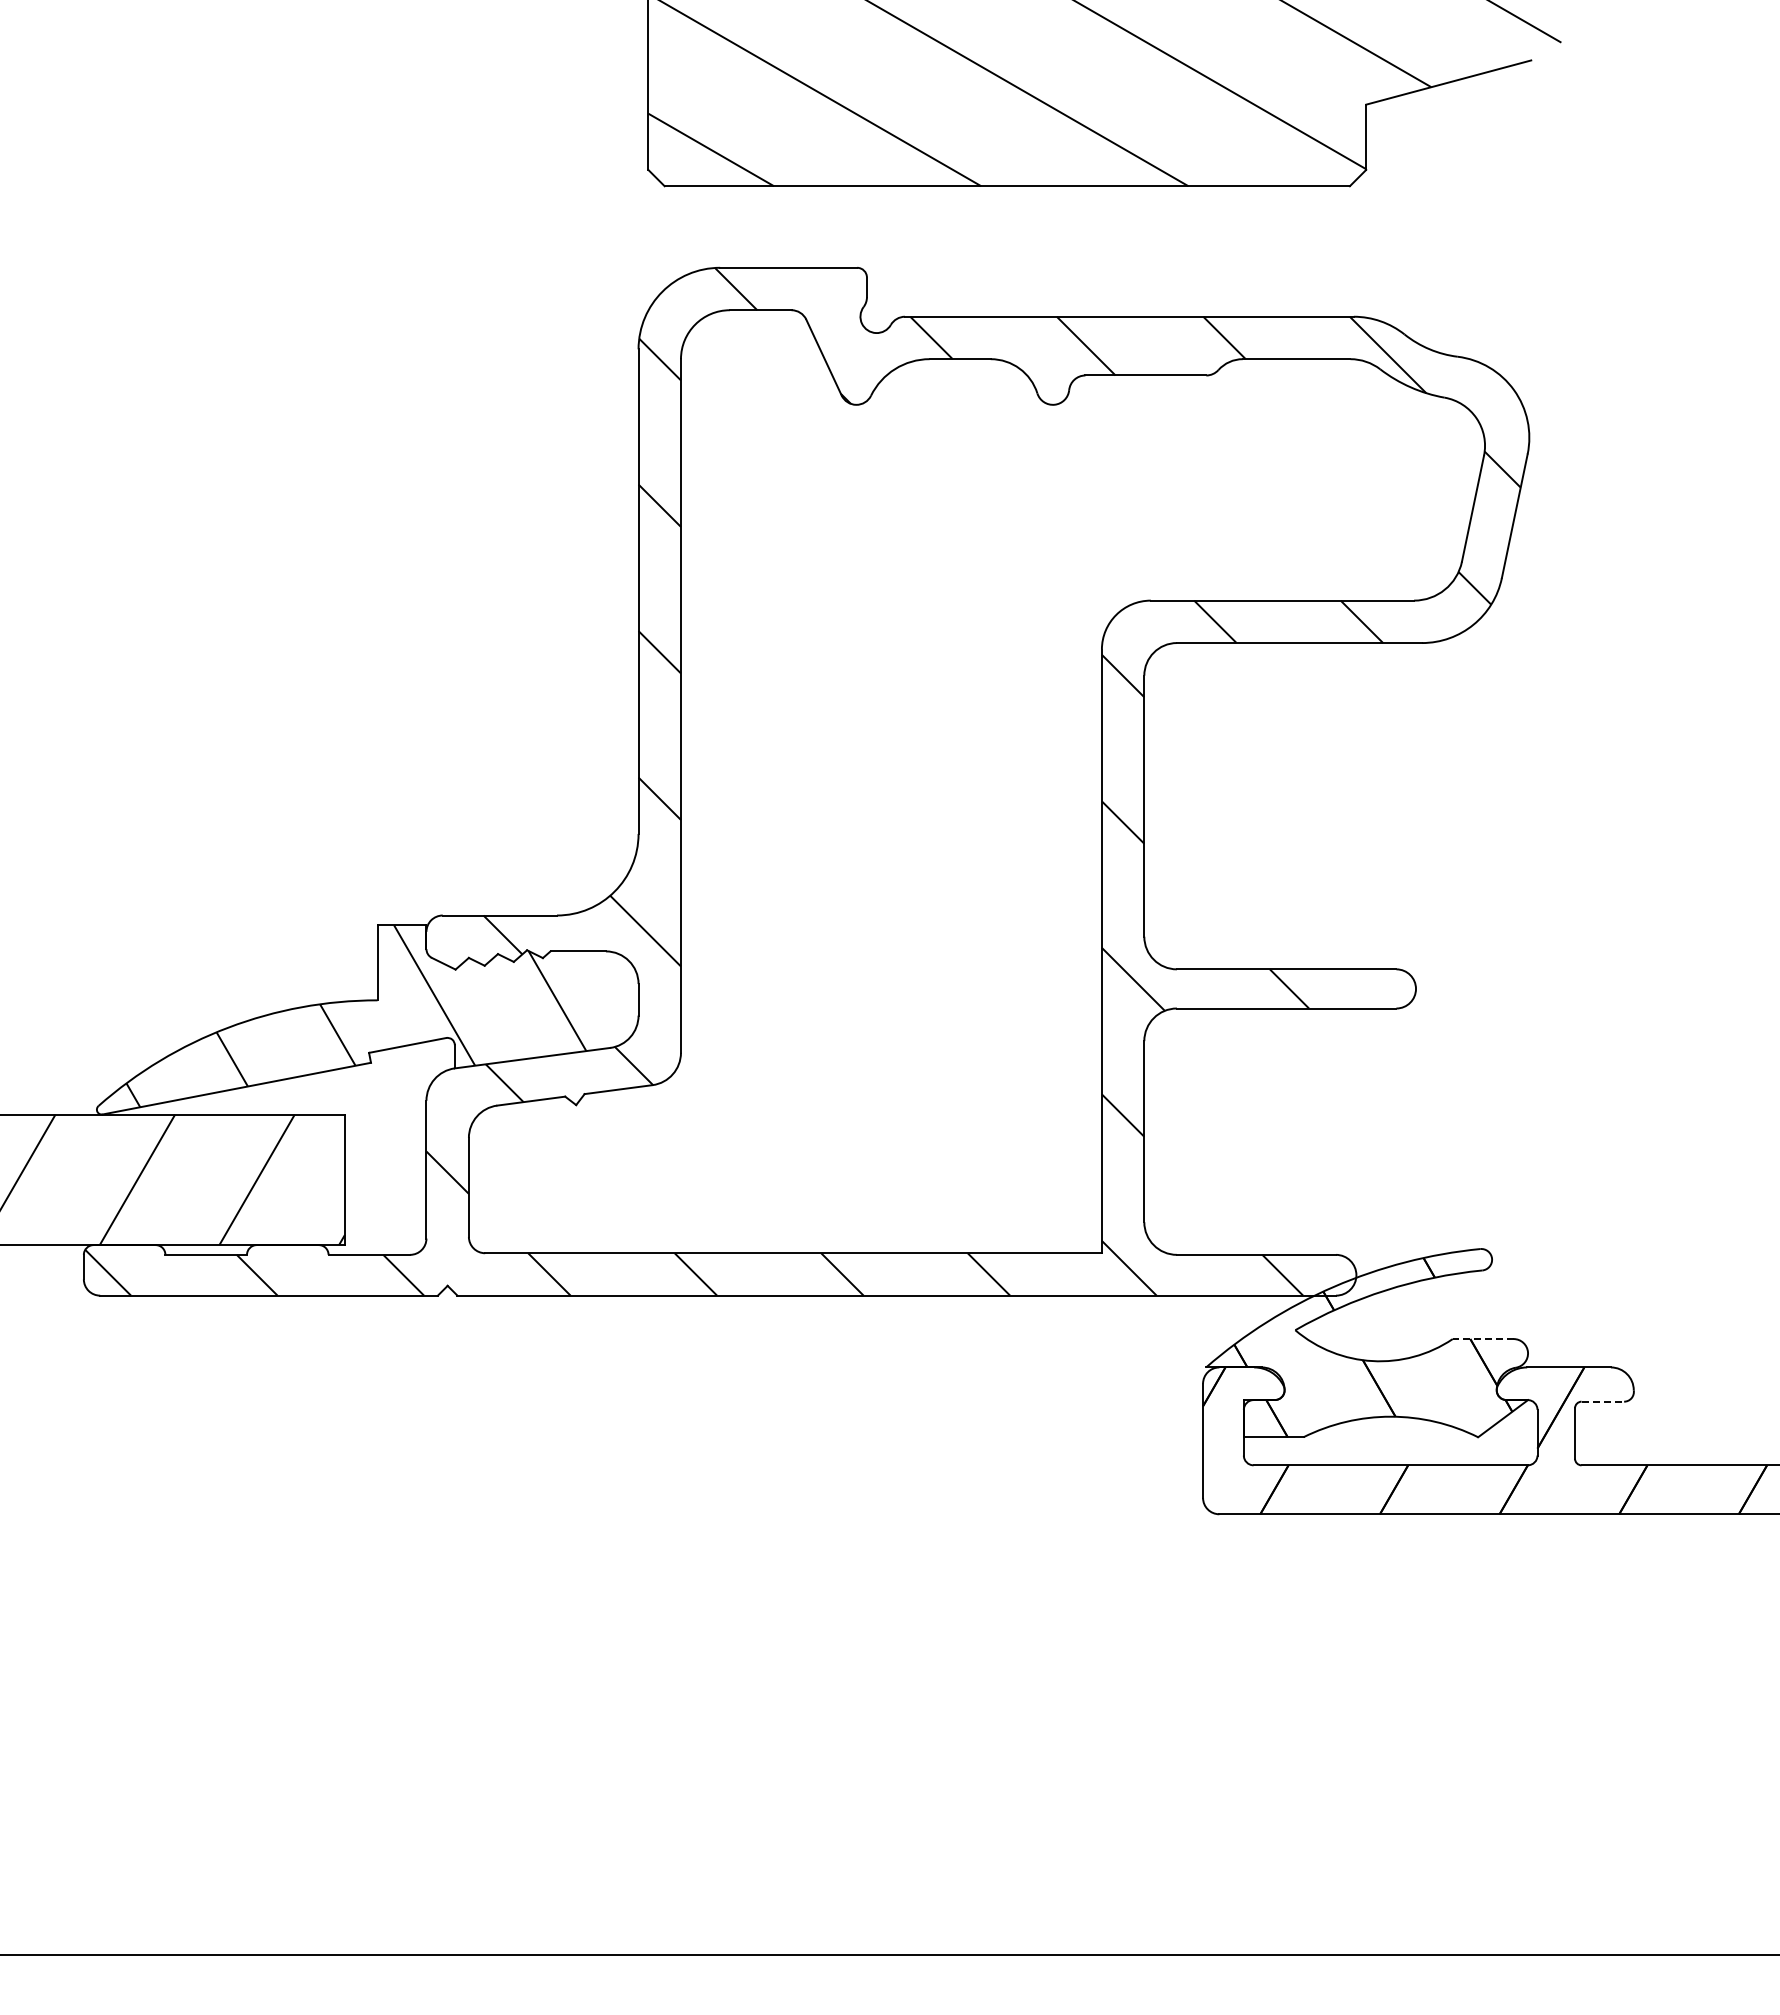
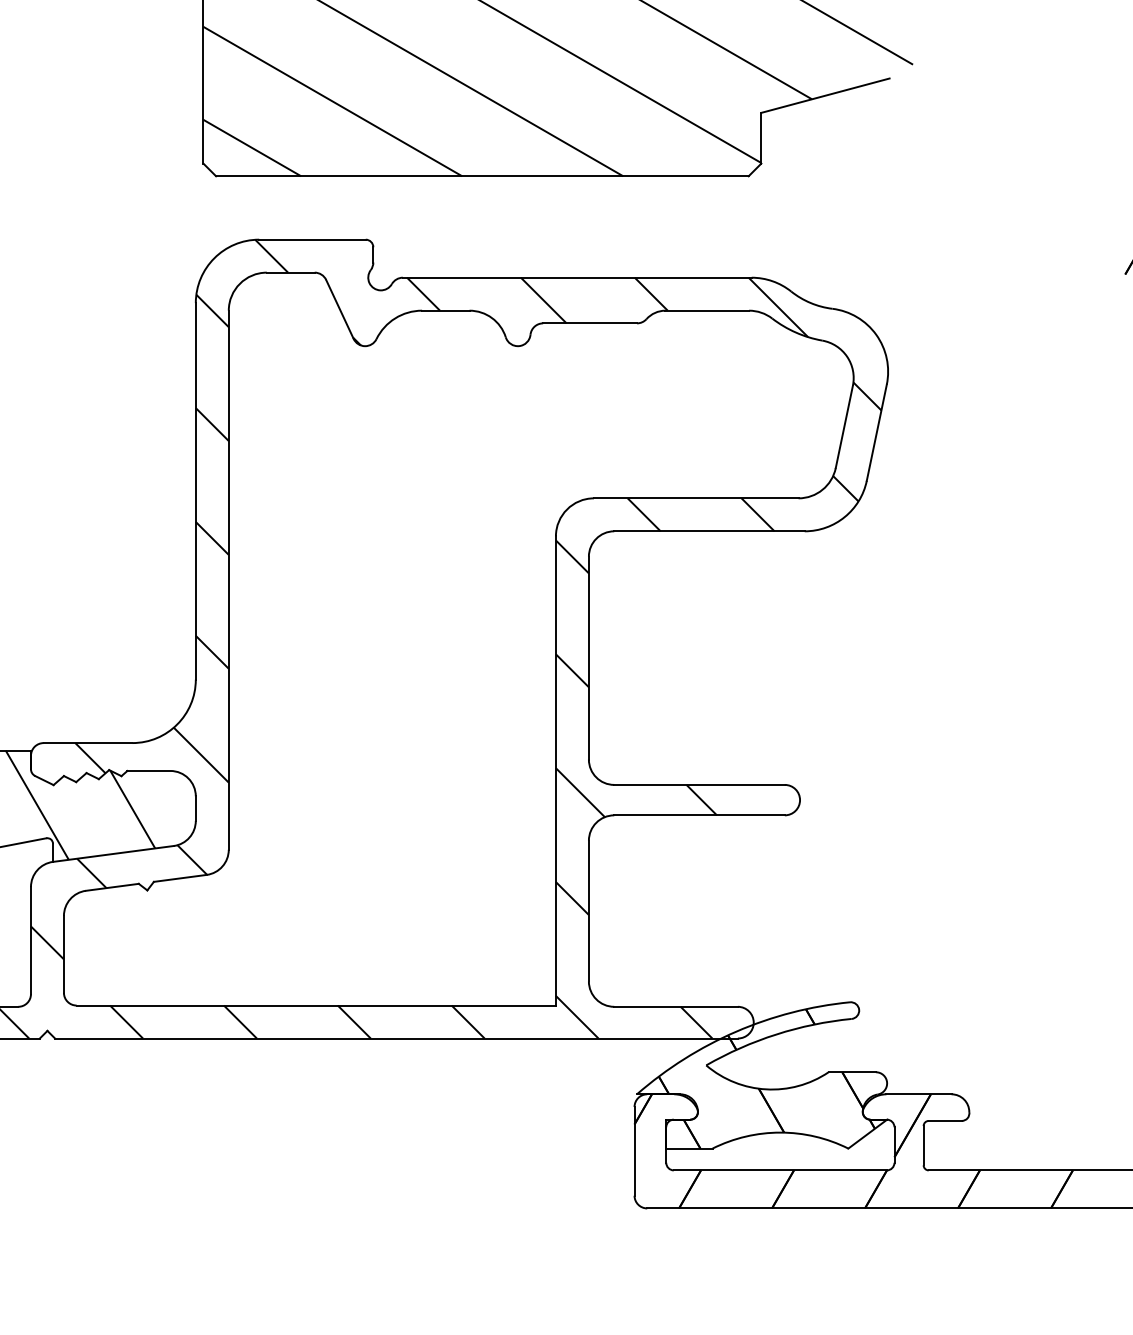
line: (1482, 1339) -> (851, 1072), dashed -> solid
line: (1603, 1401) -> (945, 1120), dashed -> solid

